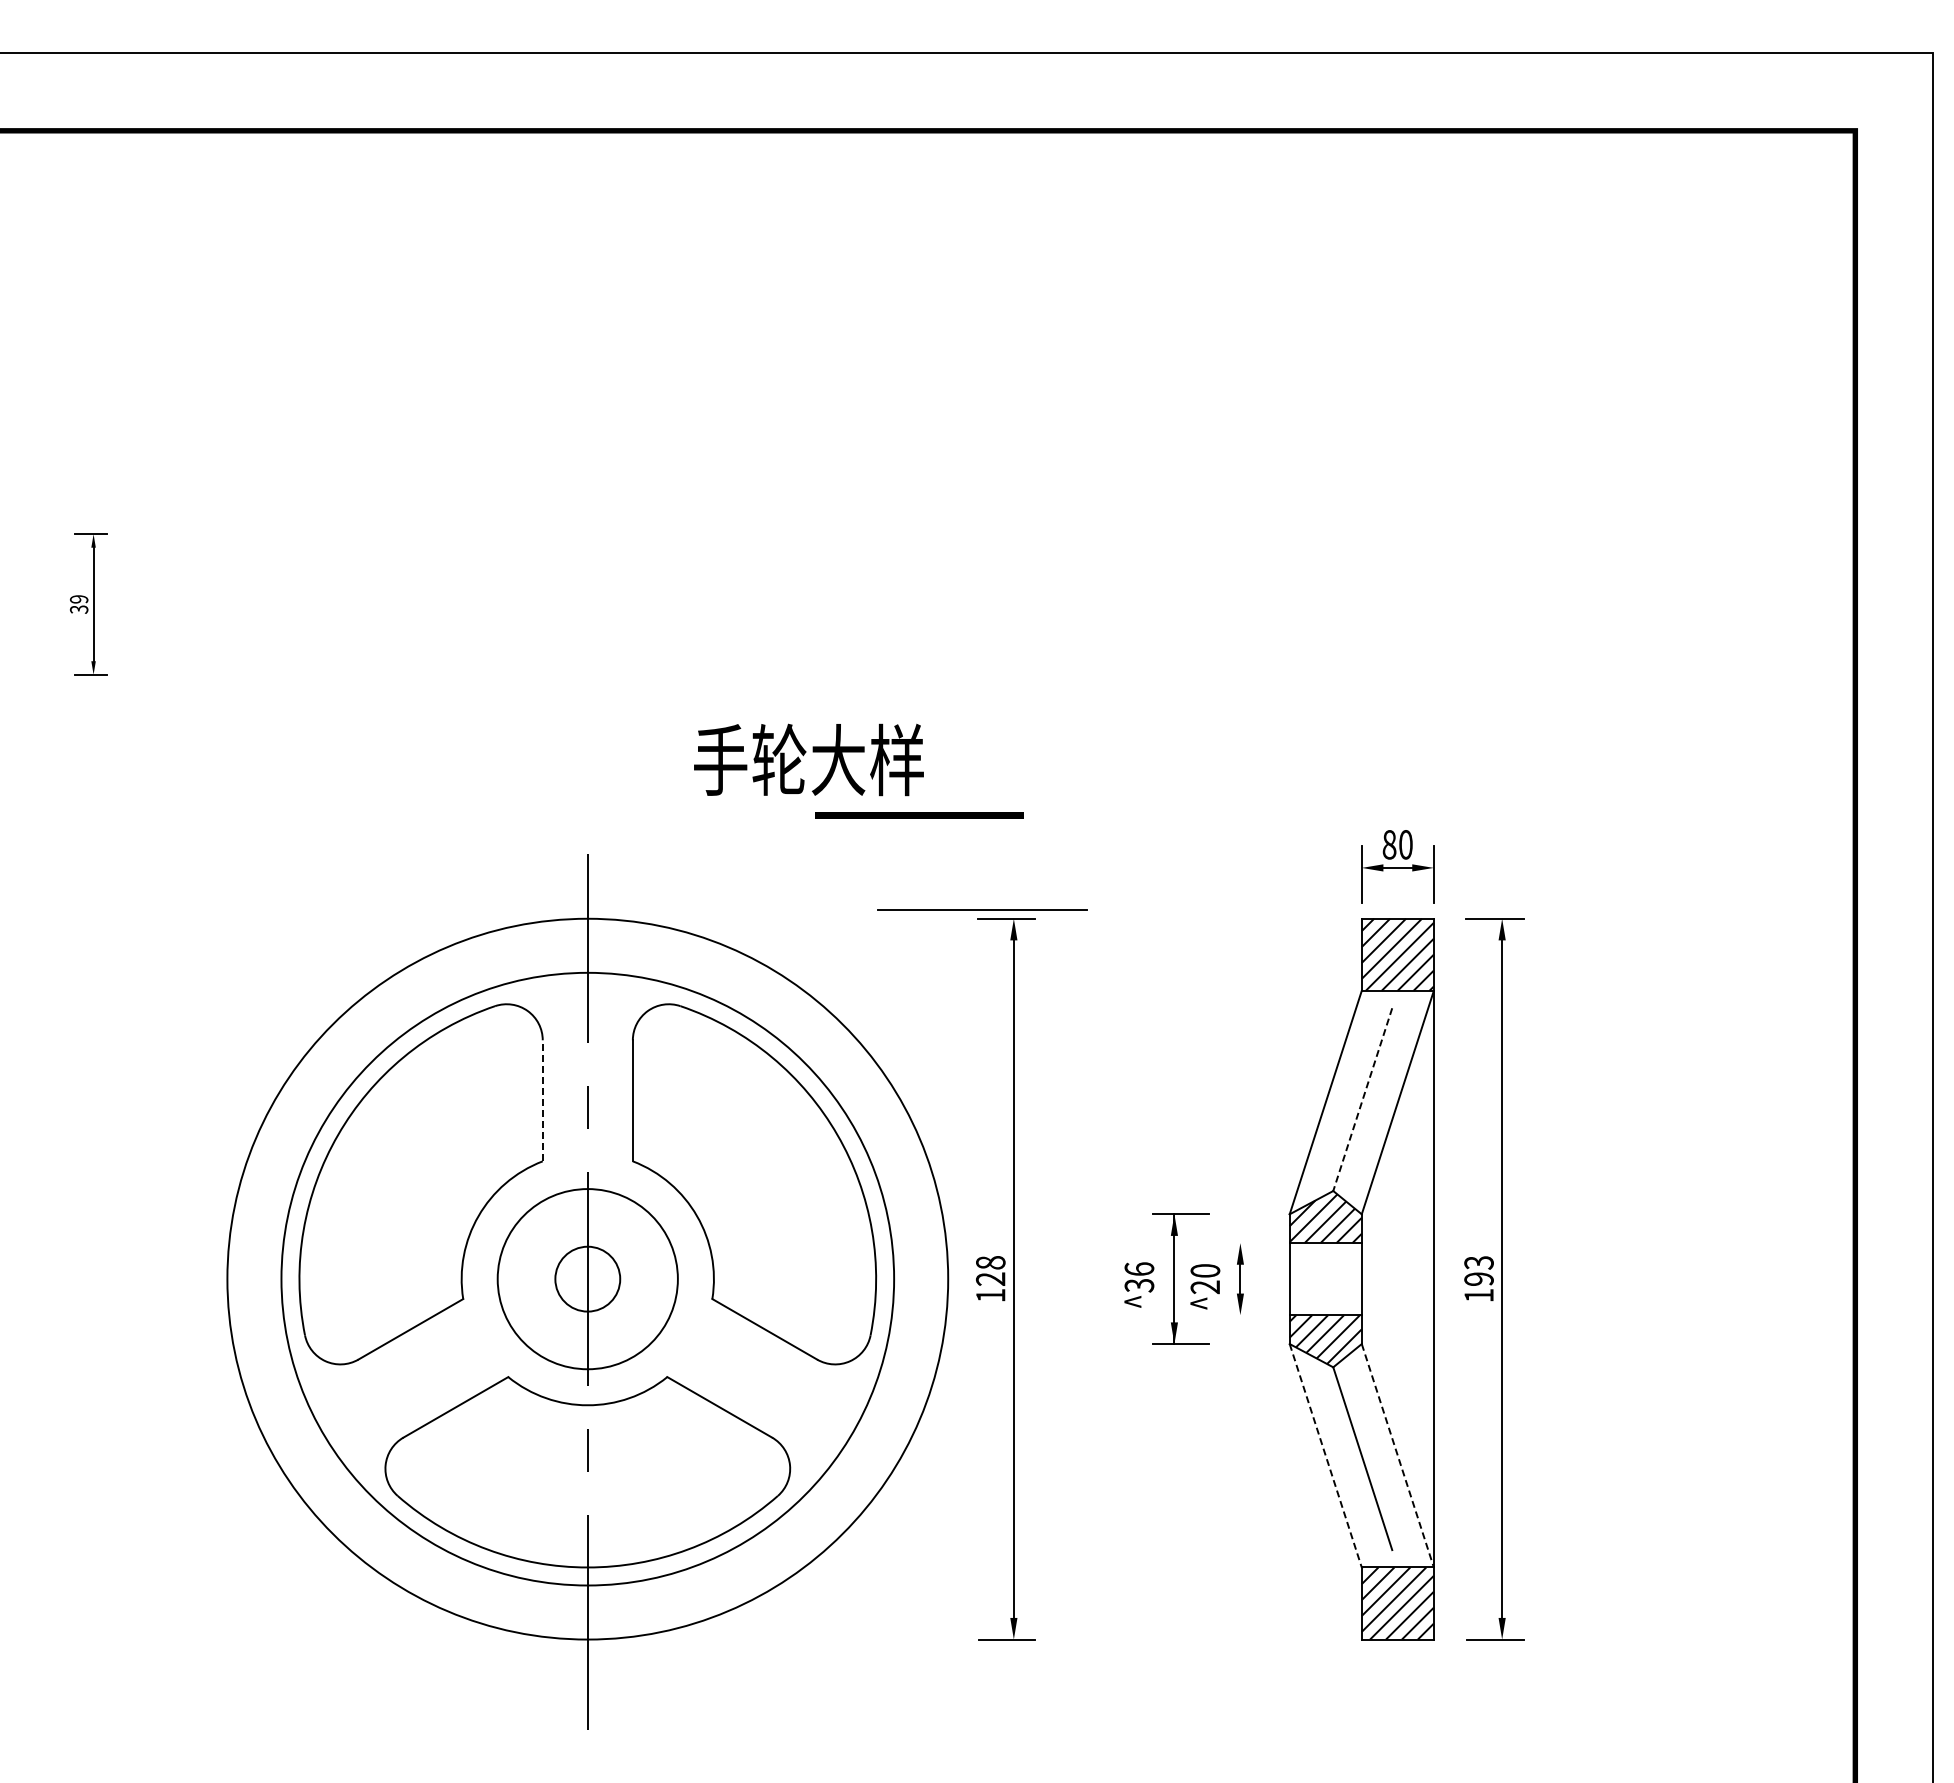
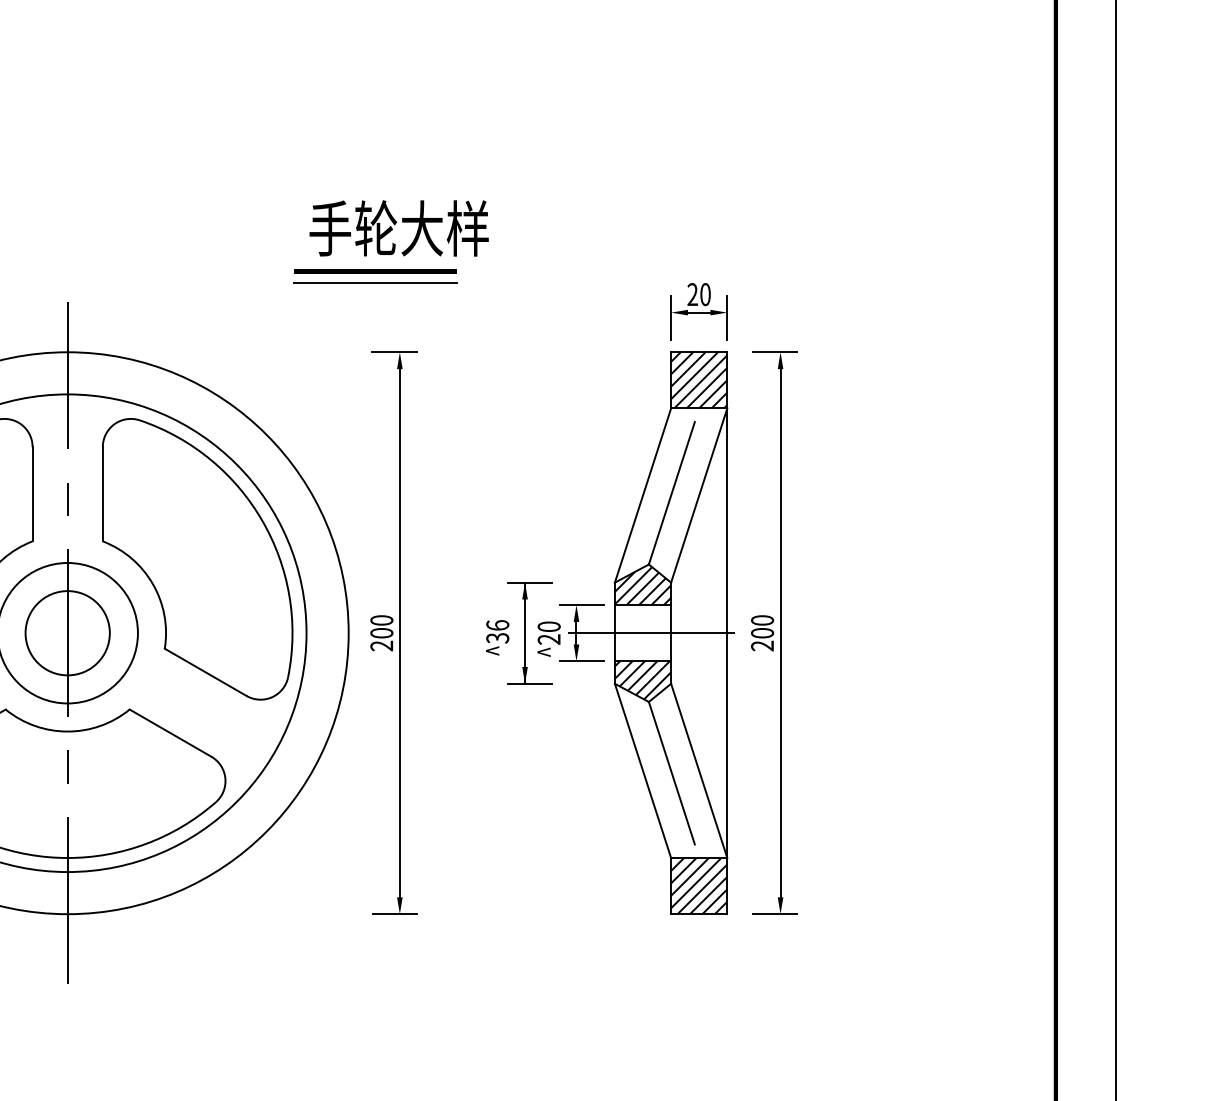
text: (808, 759) -> (398, 228), moved
line: (919, 815) -> (375, 271), moved
text: (1389, 844) -> (692, 294), 80 -> 20
line: (982, 909) -> (375, 282), moved
line: (542, 1100) -> (32, 493), dashed -> solid
line: (1362, 1100) -> (671, 493), dashed -> solid
line: (1246, 1243) -> (581, 605), added
circle: (587, 1279) -> (67, 633), size x1.67
text: (990, 1279) -> (381, 633), 128 -> 200
line: (1338, 1279) -> (652, 633), added
text: (1478, 1279) -> (762, 633), 193 -> 200
line: (1246, 1315) -> (581, 661), added
line: (1325, 1456) -> (642, 771), dashed -> solid
line: (1397, 1456) -> (698, 771), dashed -> solid

